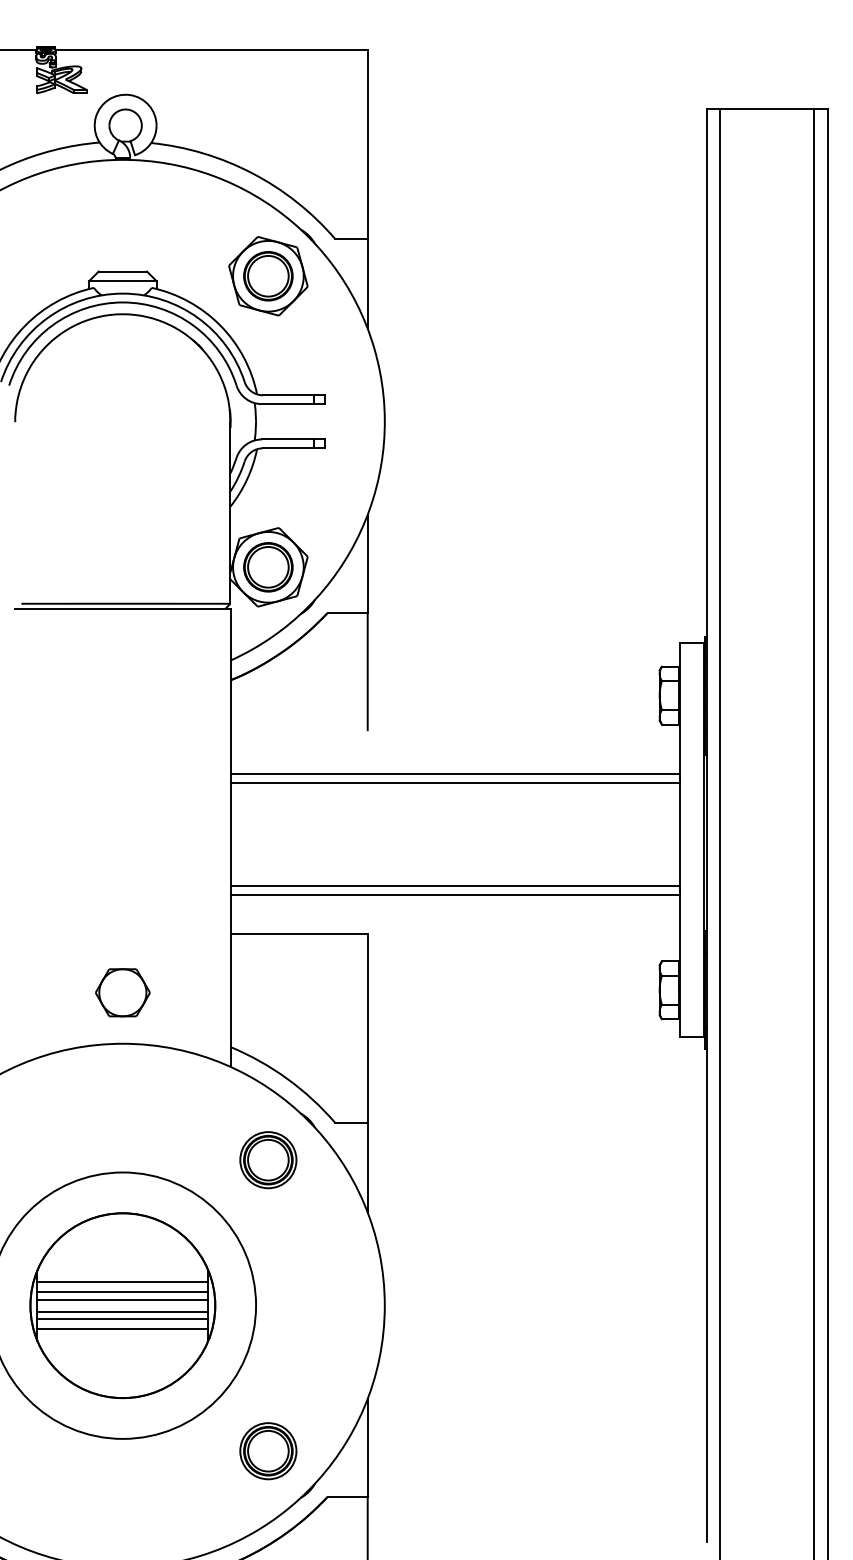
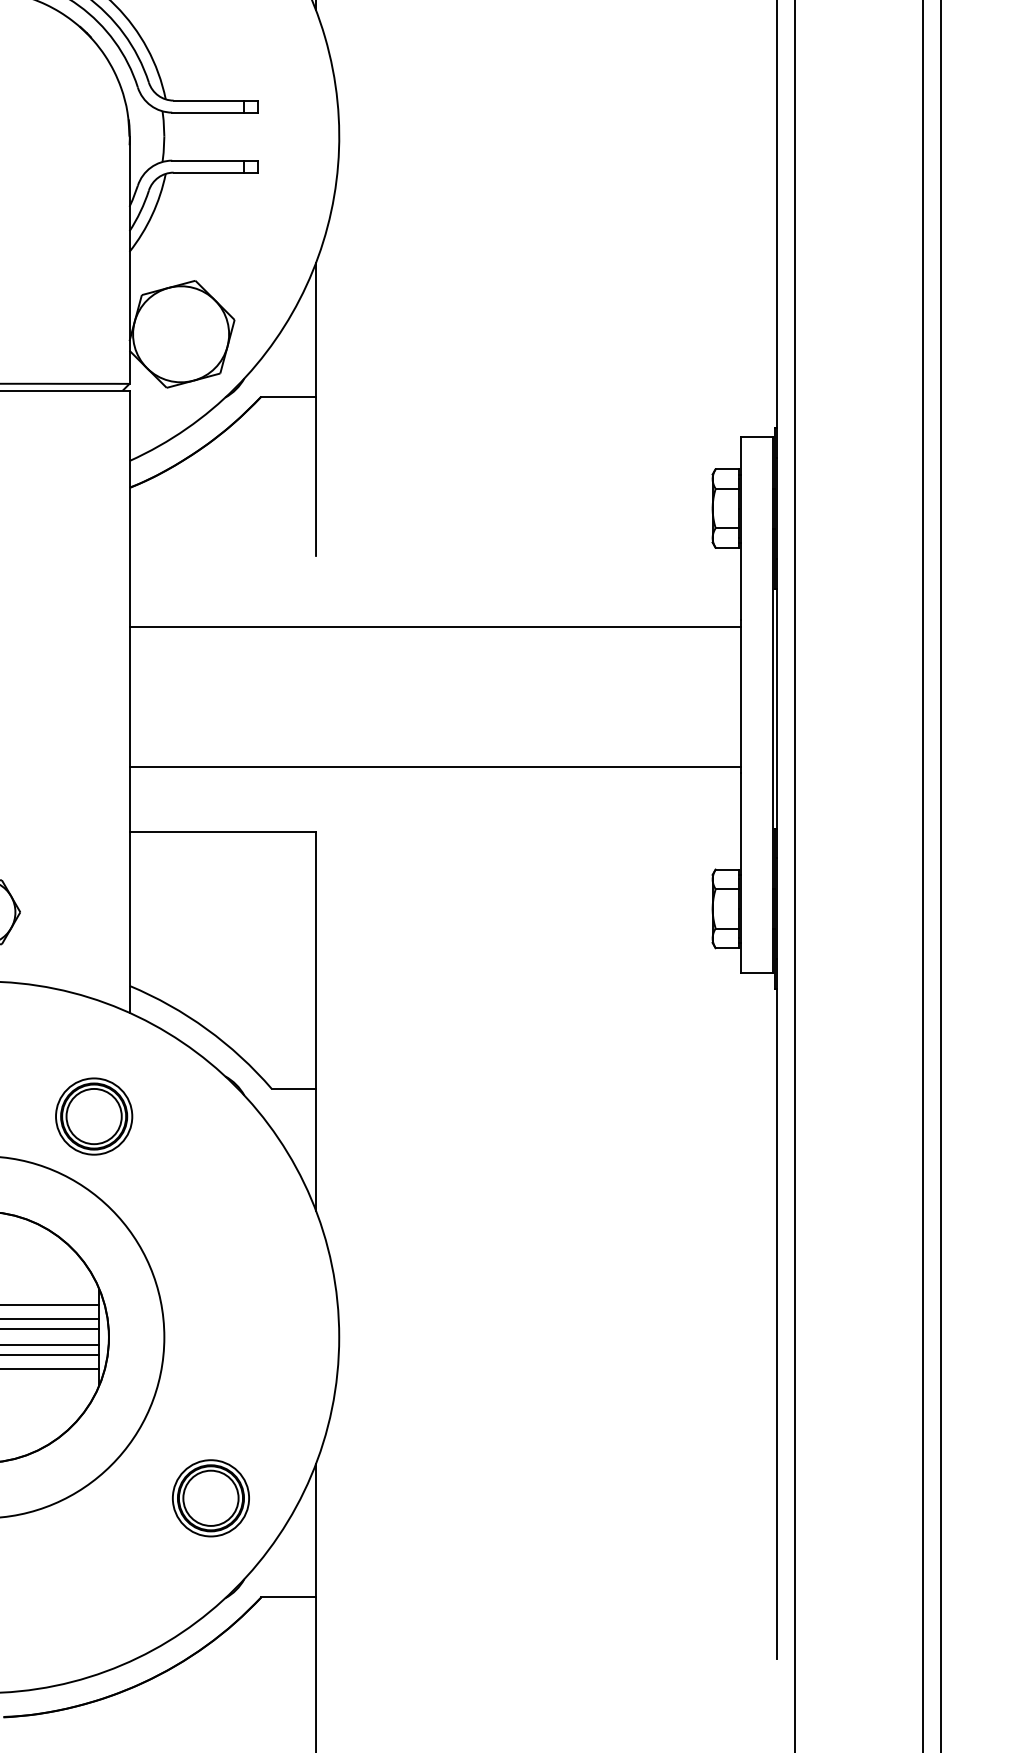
part: (268, 567) -> (181, 334), removed
line: (455, 773) -> (435, 614), removed
line: (455, 894) -> (435, 778), removed
part: (268, 1160) -> (94, 1116), moved
part: (268, 1451) -> (211, 1498), moved

